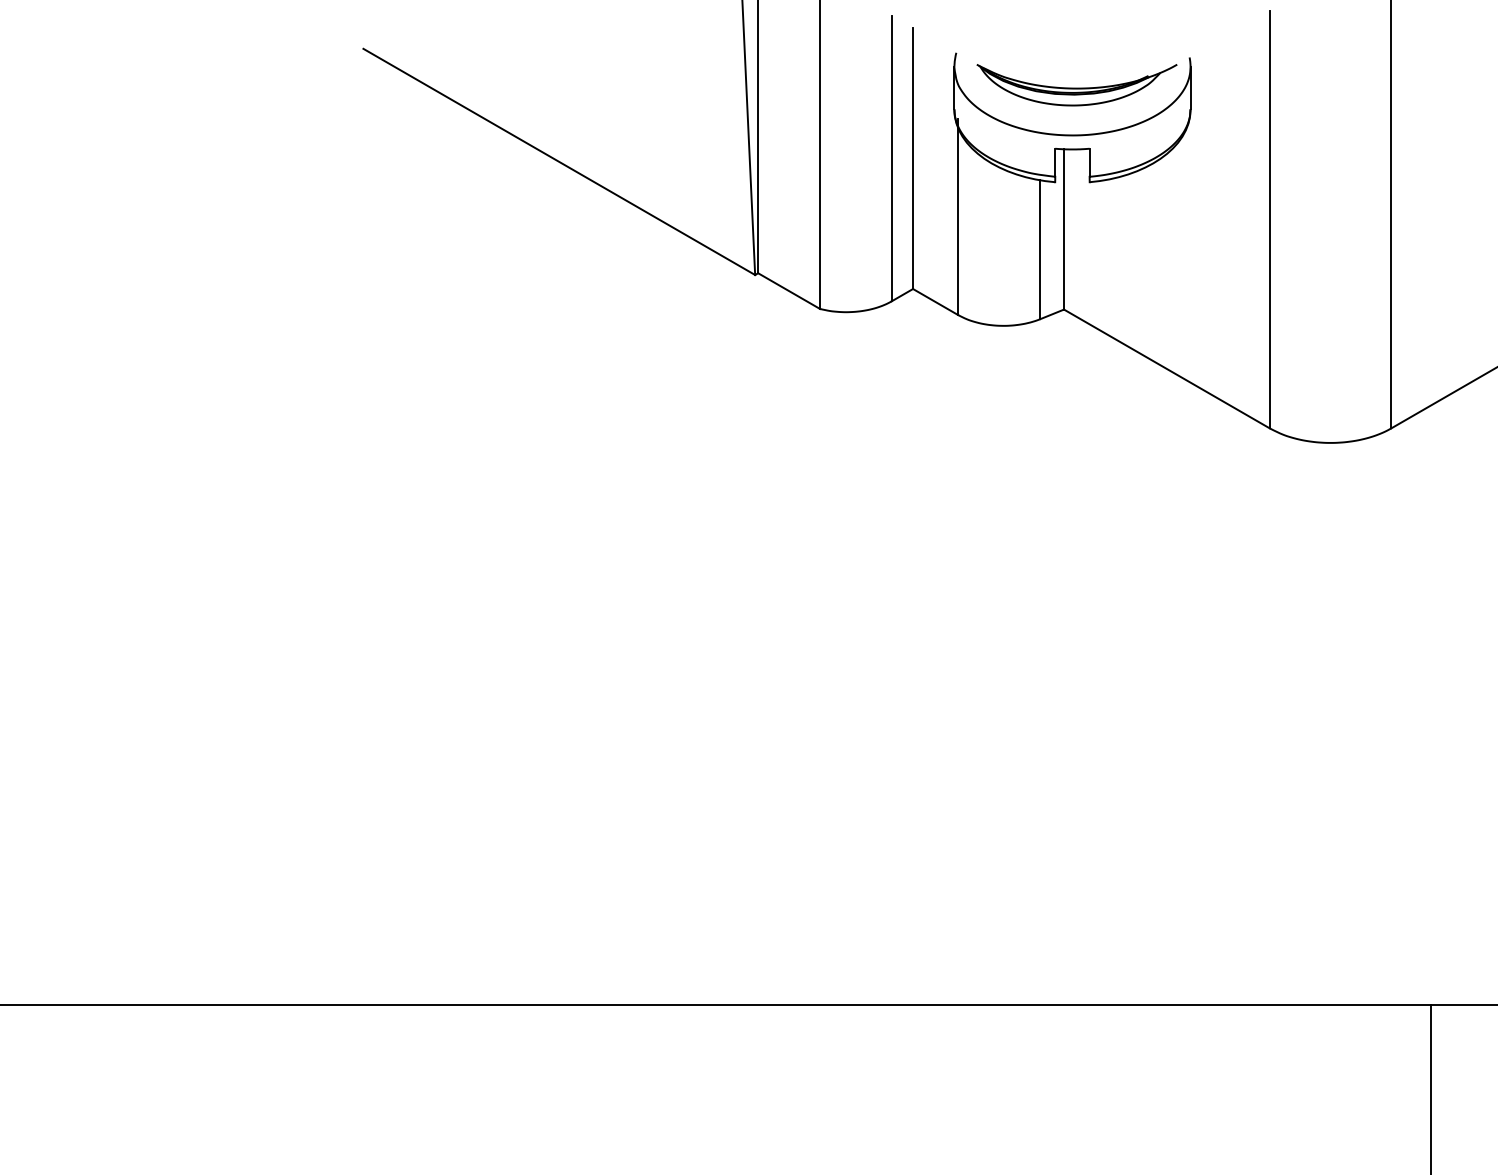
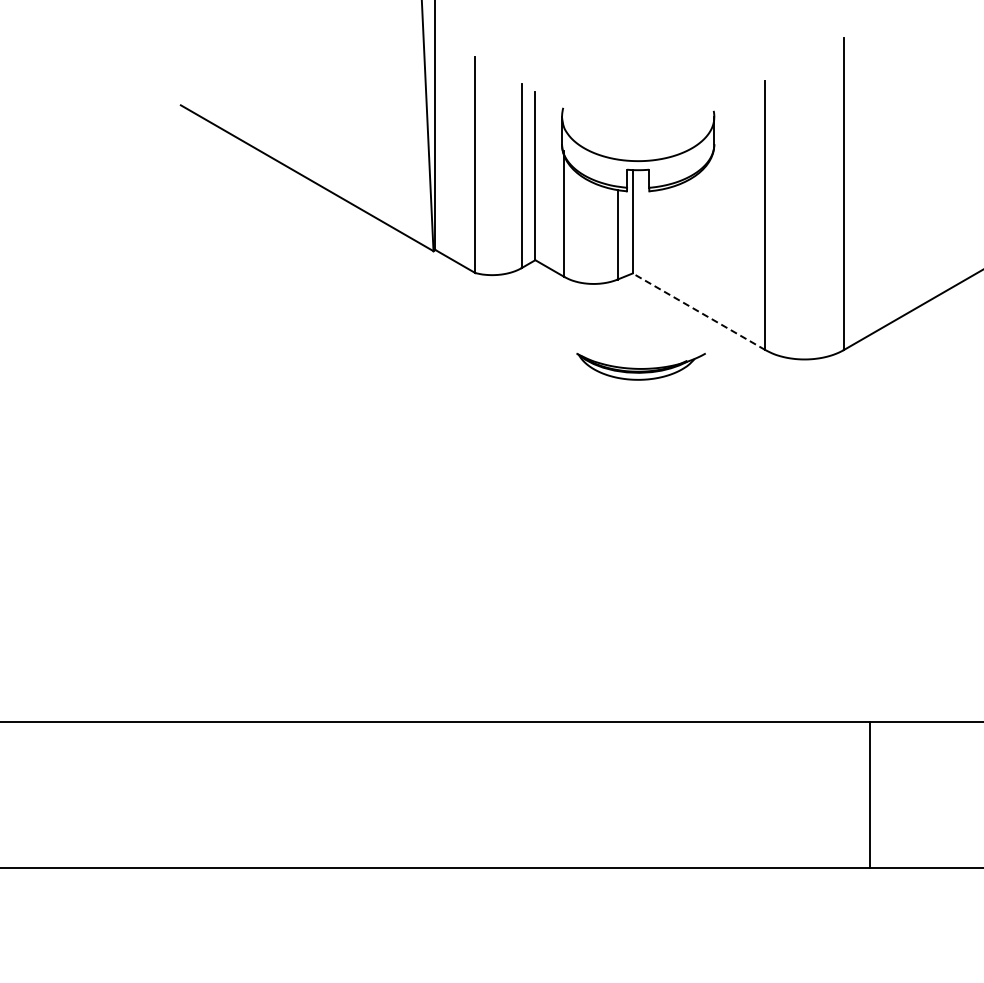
part: (1076, 84) -> (640, 366), moved
line: (1167, 368) -> (699, 311), solid -> dashed

